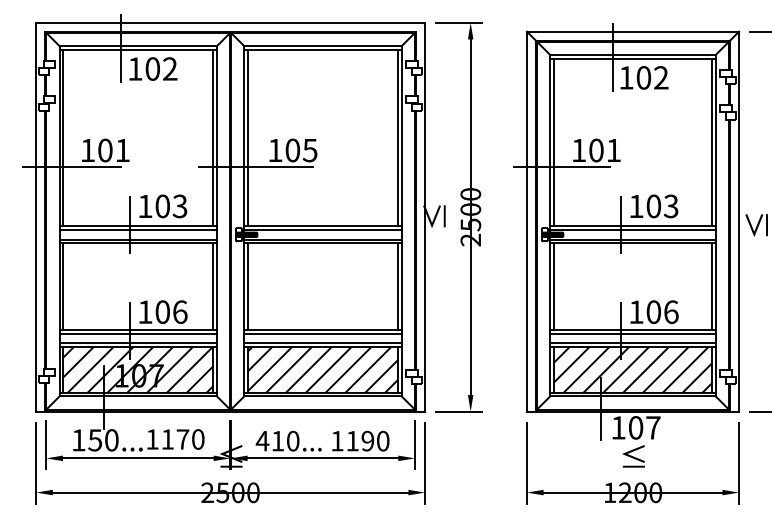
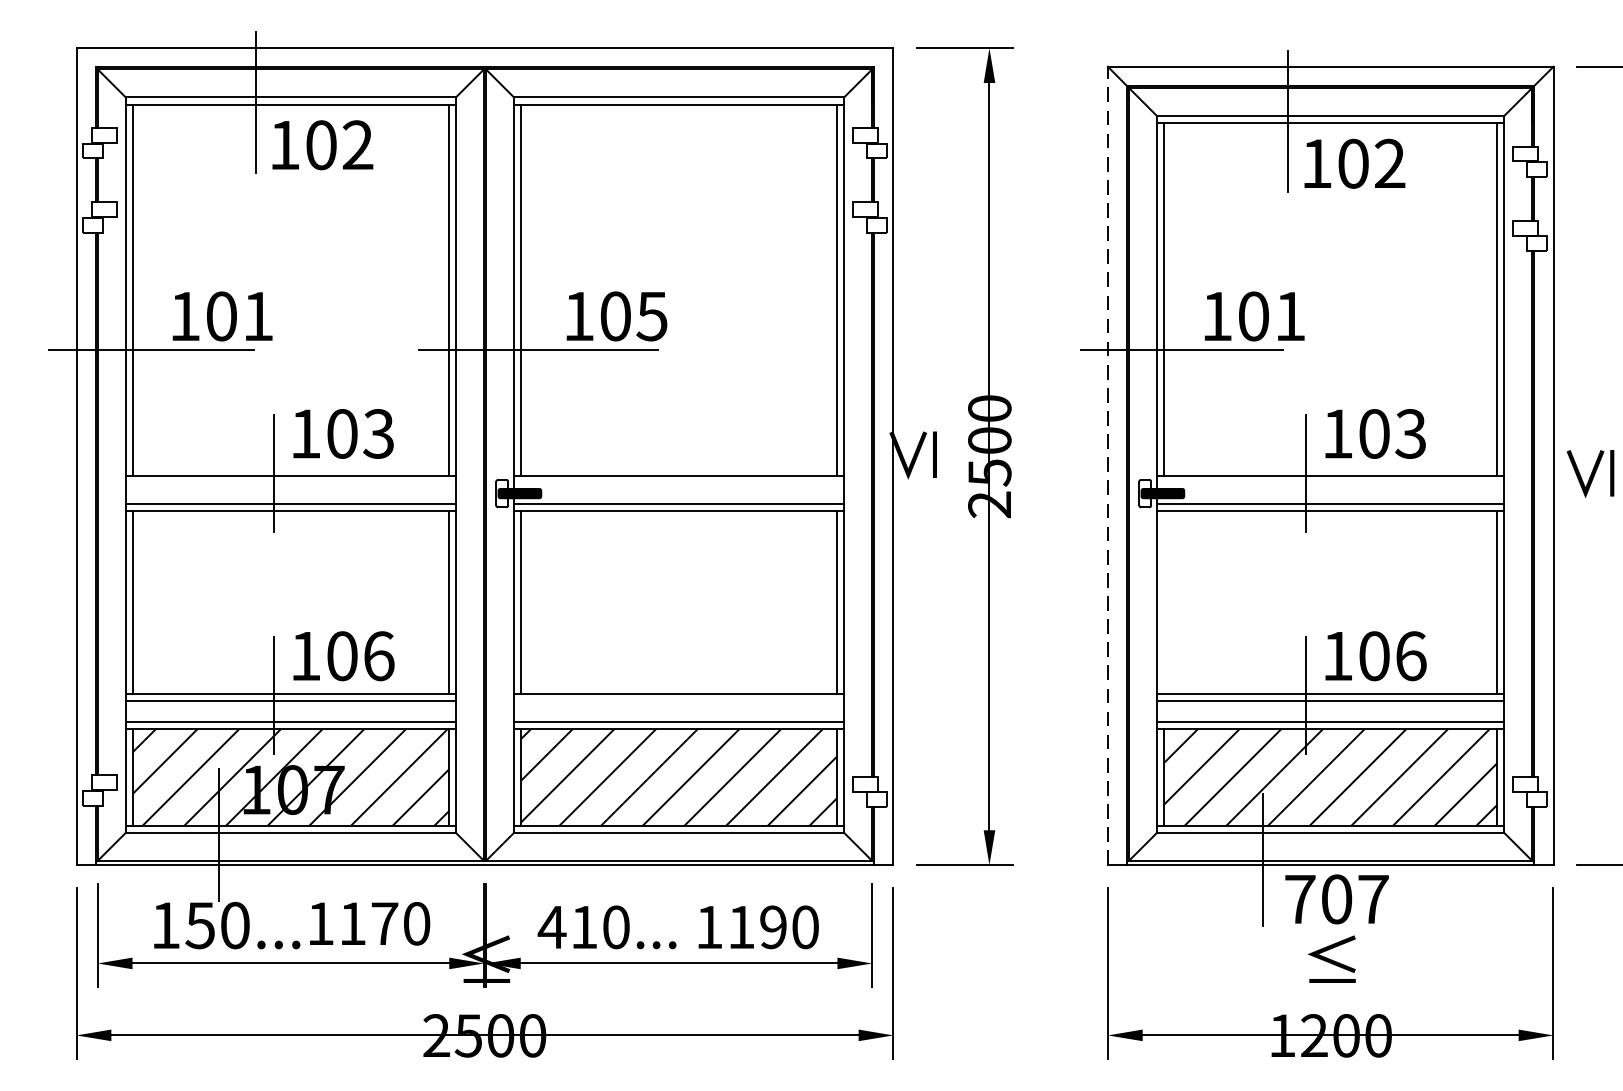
line: (527, 221) -> (1108, 465), solid -> dashed
line: (137, 230) -> (289, 484), removed
line: (322, 230) -> (678, 484), removed
line: (632, 230) -> (1329, 484), removed
line: (553, 286) -> (1163, 602), removed
line: (322, 333) -> (678, 701), removed
text: (618, 427) -> (1300, 898), 107 -> 707

